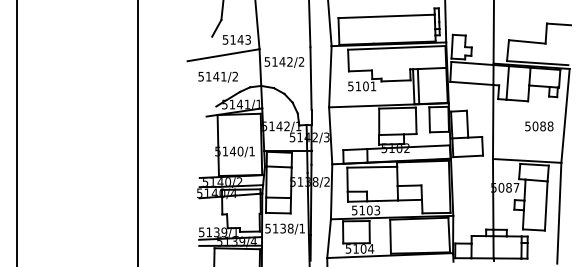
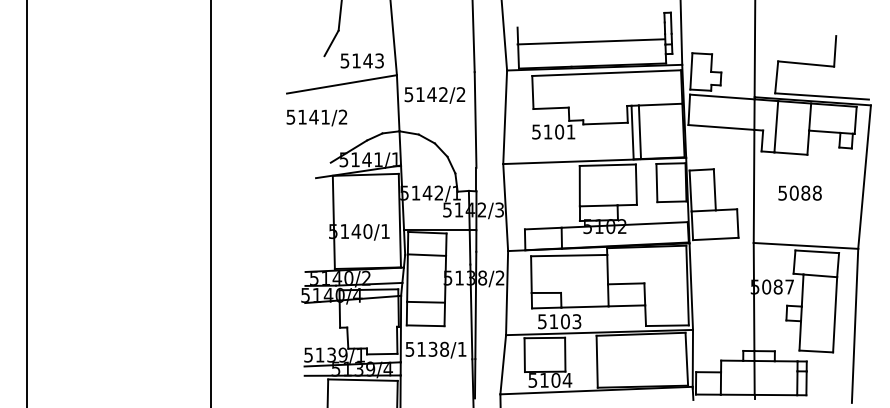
line: (386, 16) -> (590, 41), moved
line: (558, 24) -> (853, 37), removed
text: (217, 76) -> (315, 116), moved
text: (539, 126) -> (800, 193), moved

